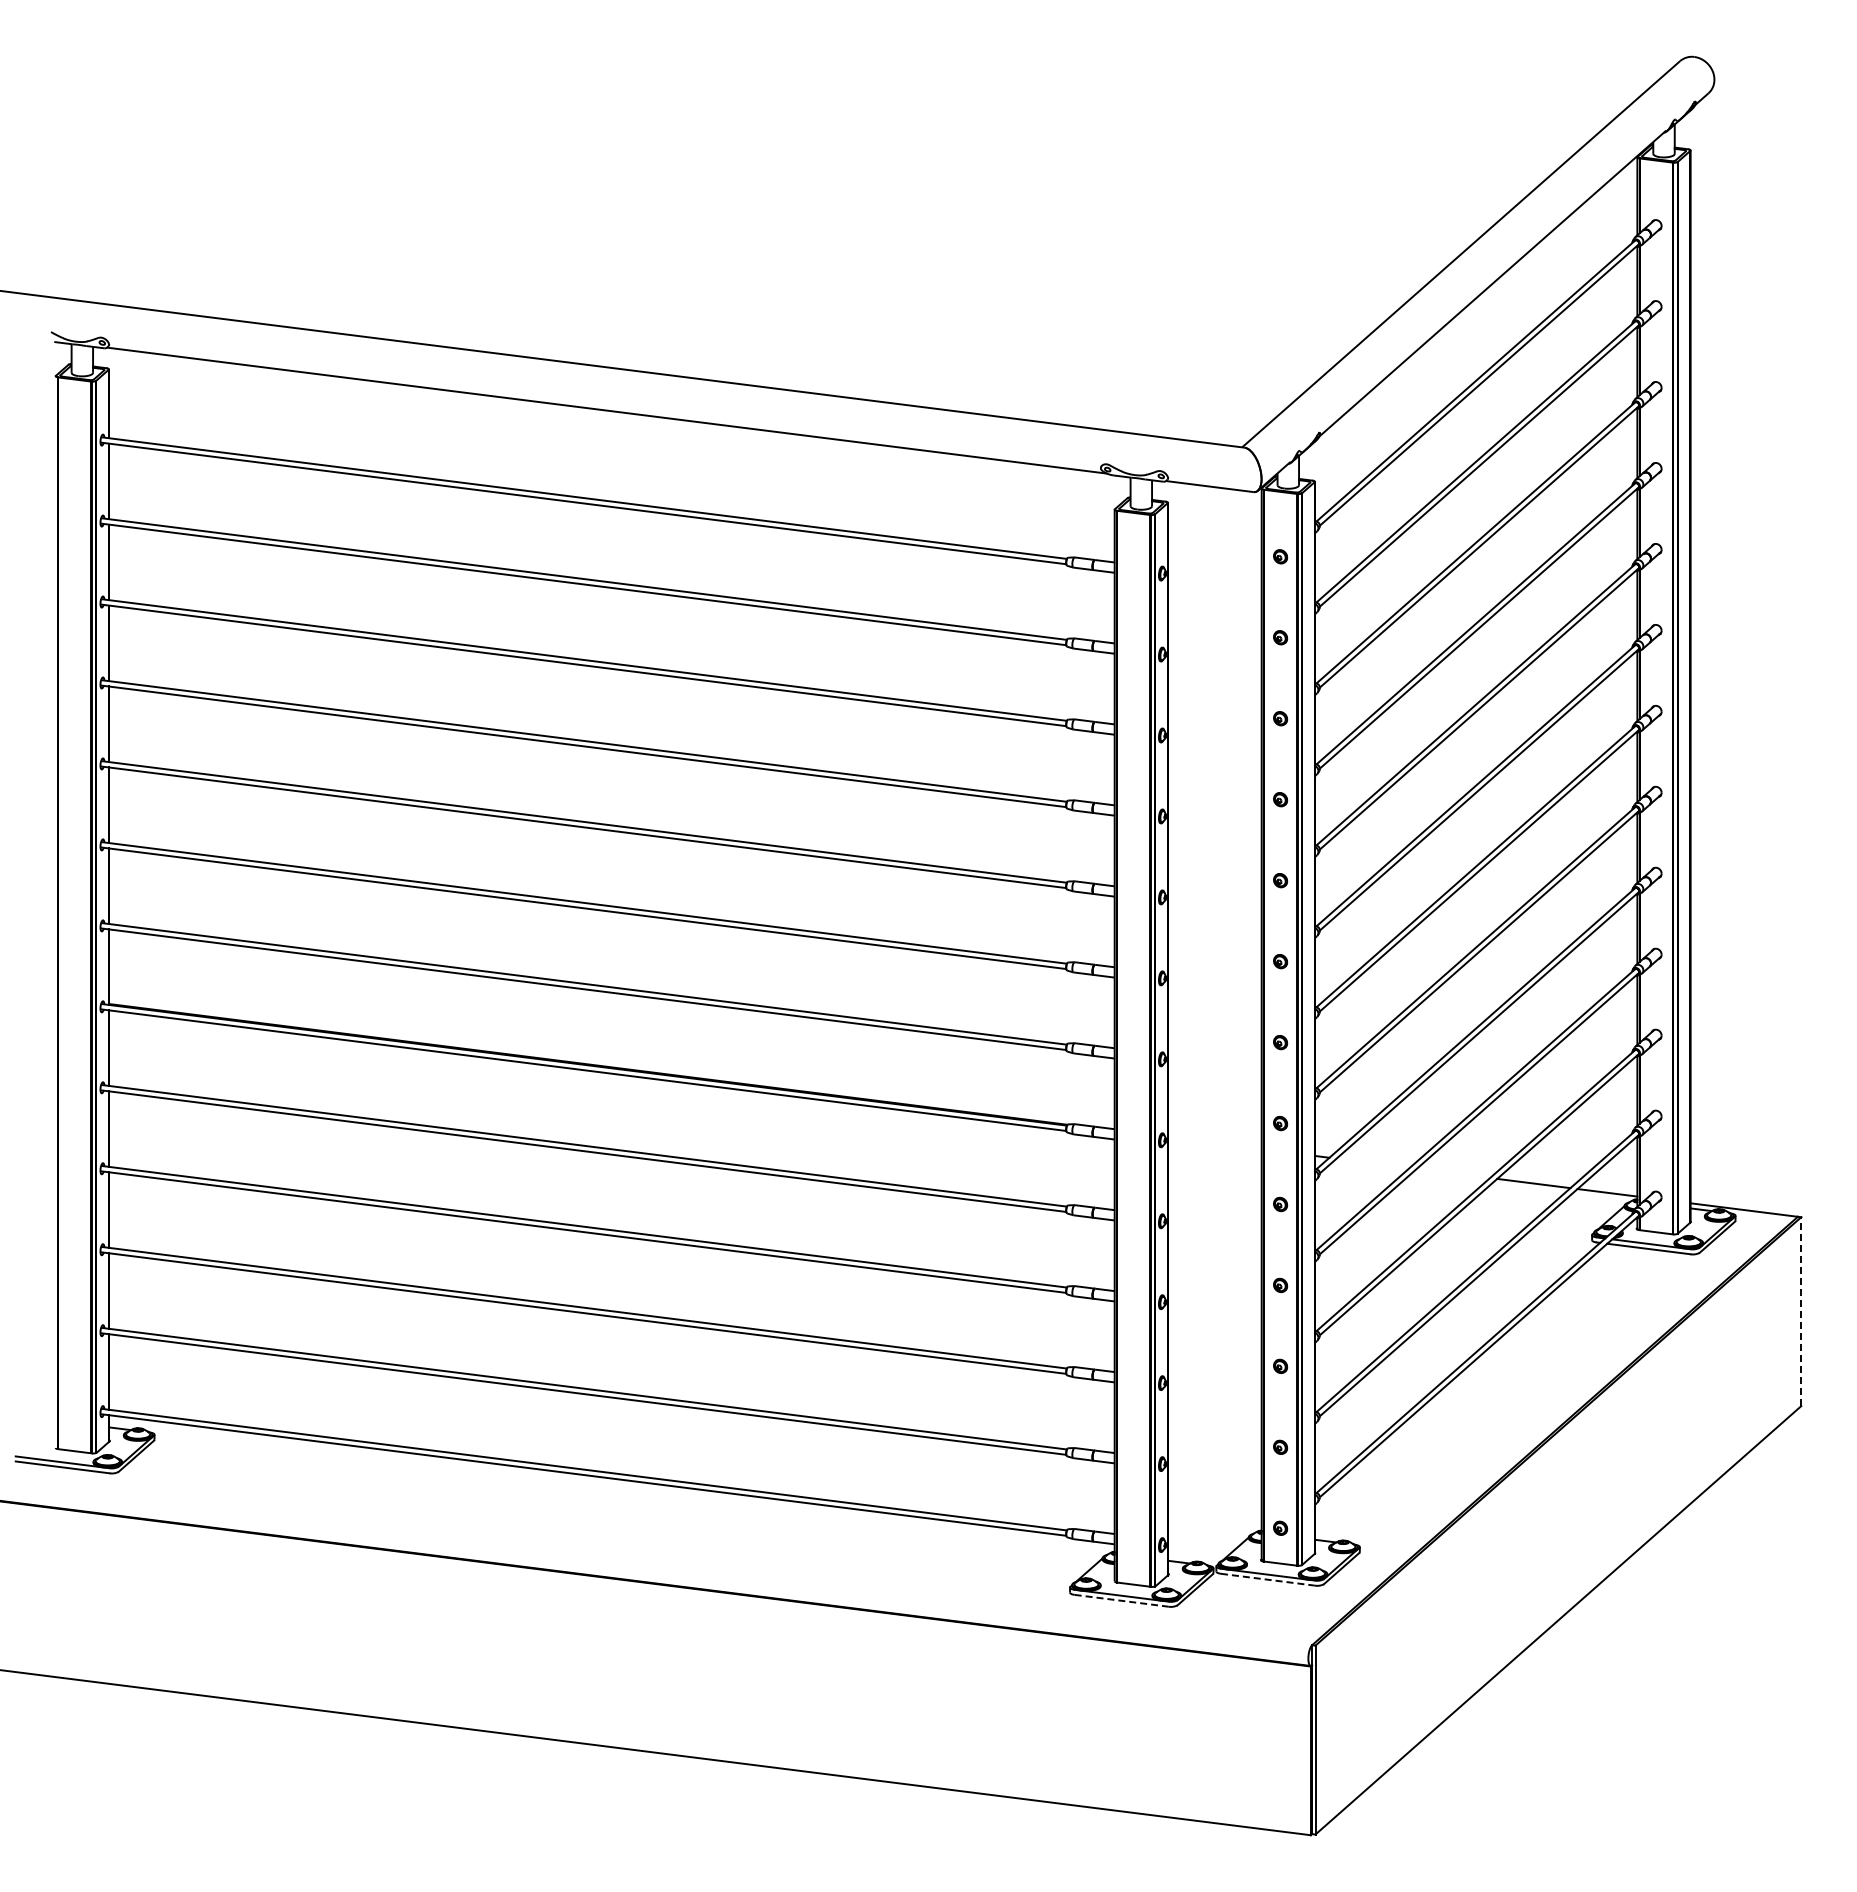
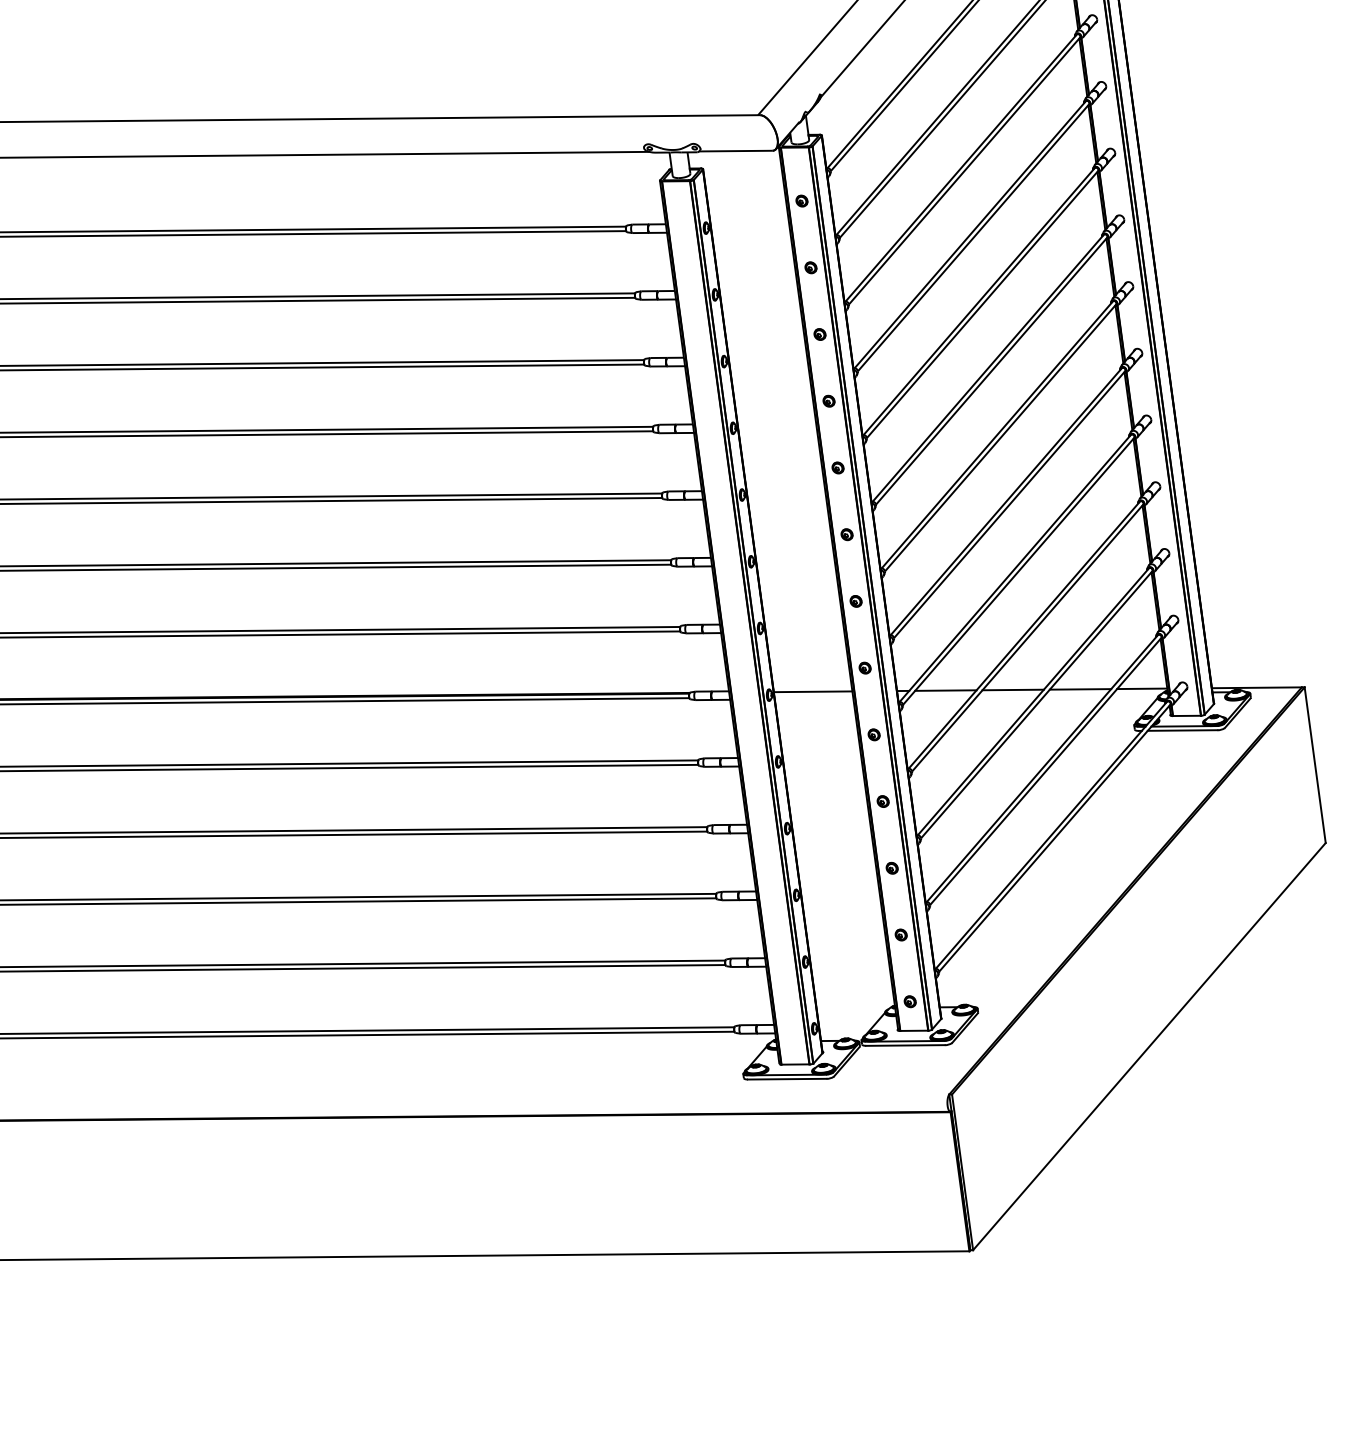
line: (1214, 1143) -> (812, 691), added
line: (1372, 1162) -> (945, 690), added
line: (1453, 1173) -> (1013, 690), added
line: (1801, 1311) -> (1315, 765), dashed -> solid
line: (1268, 1579) -> (905, 1045), dashed -> solid
line: (1122, 1600) -> (787, 1078), dashed -> solid

